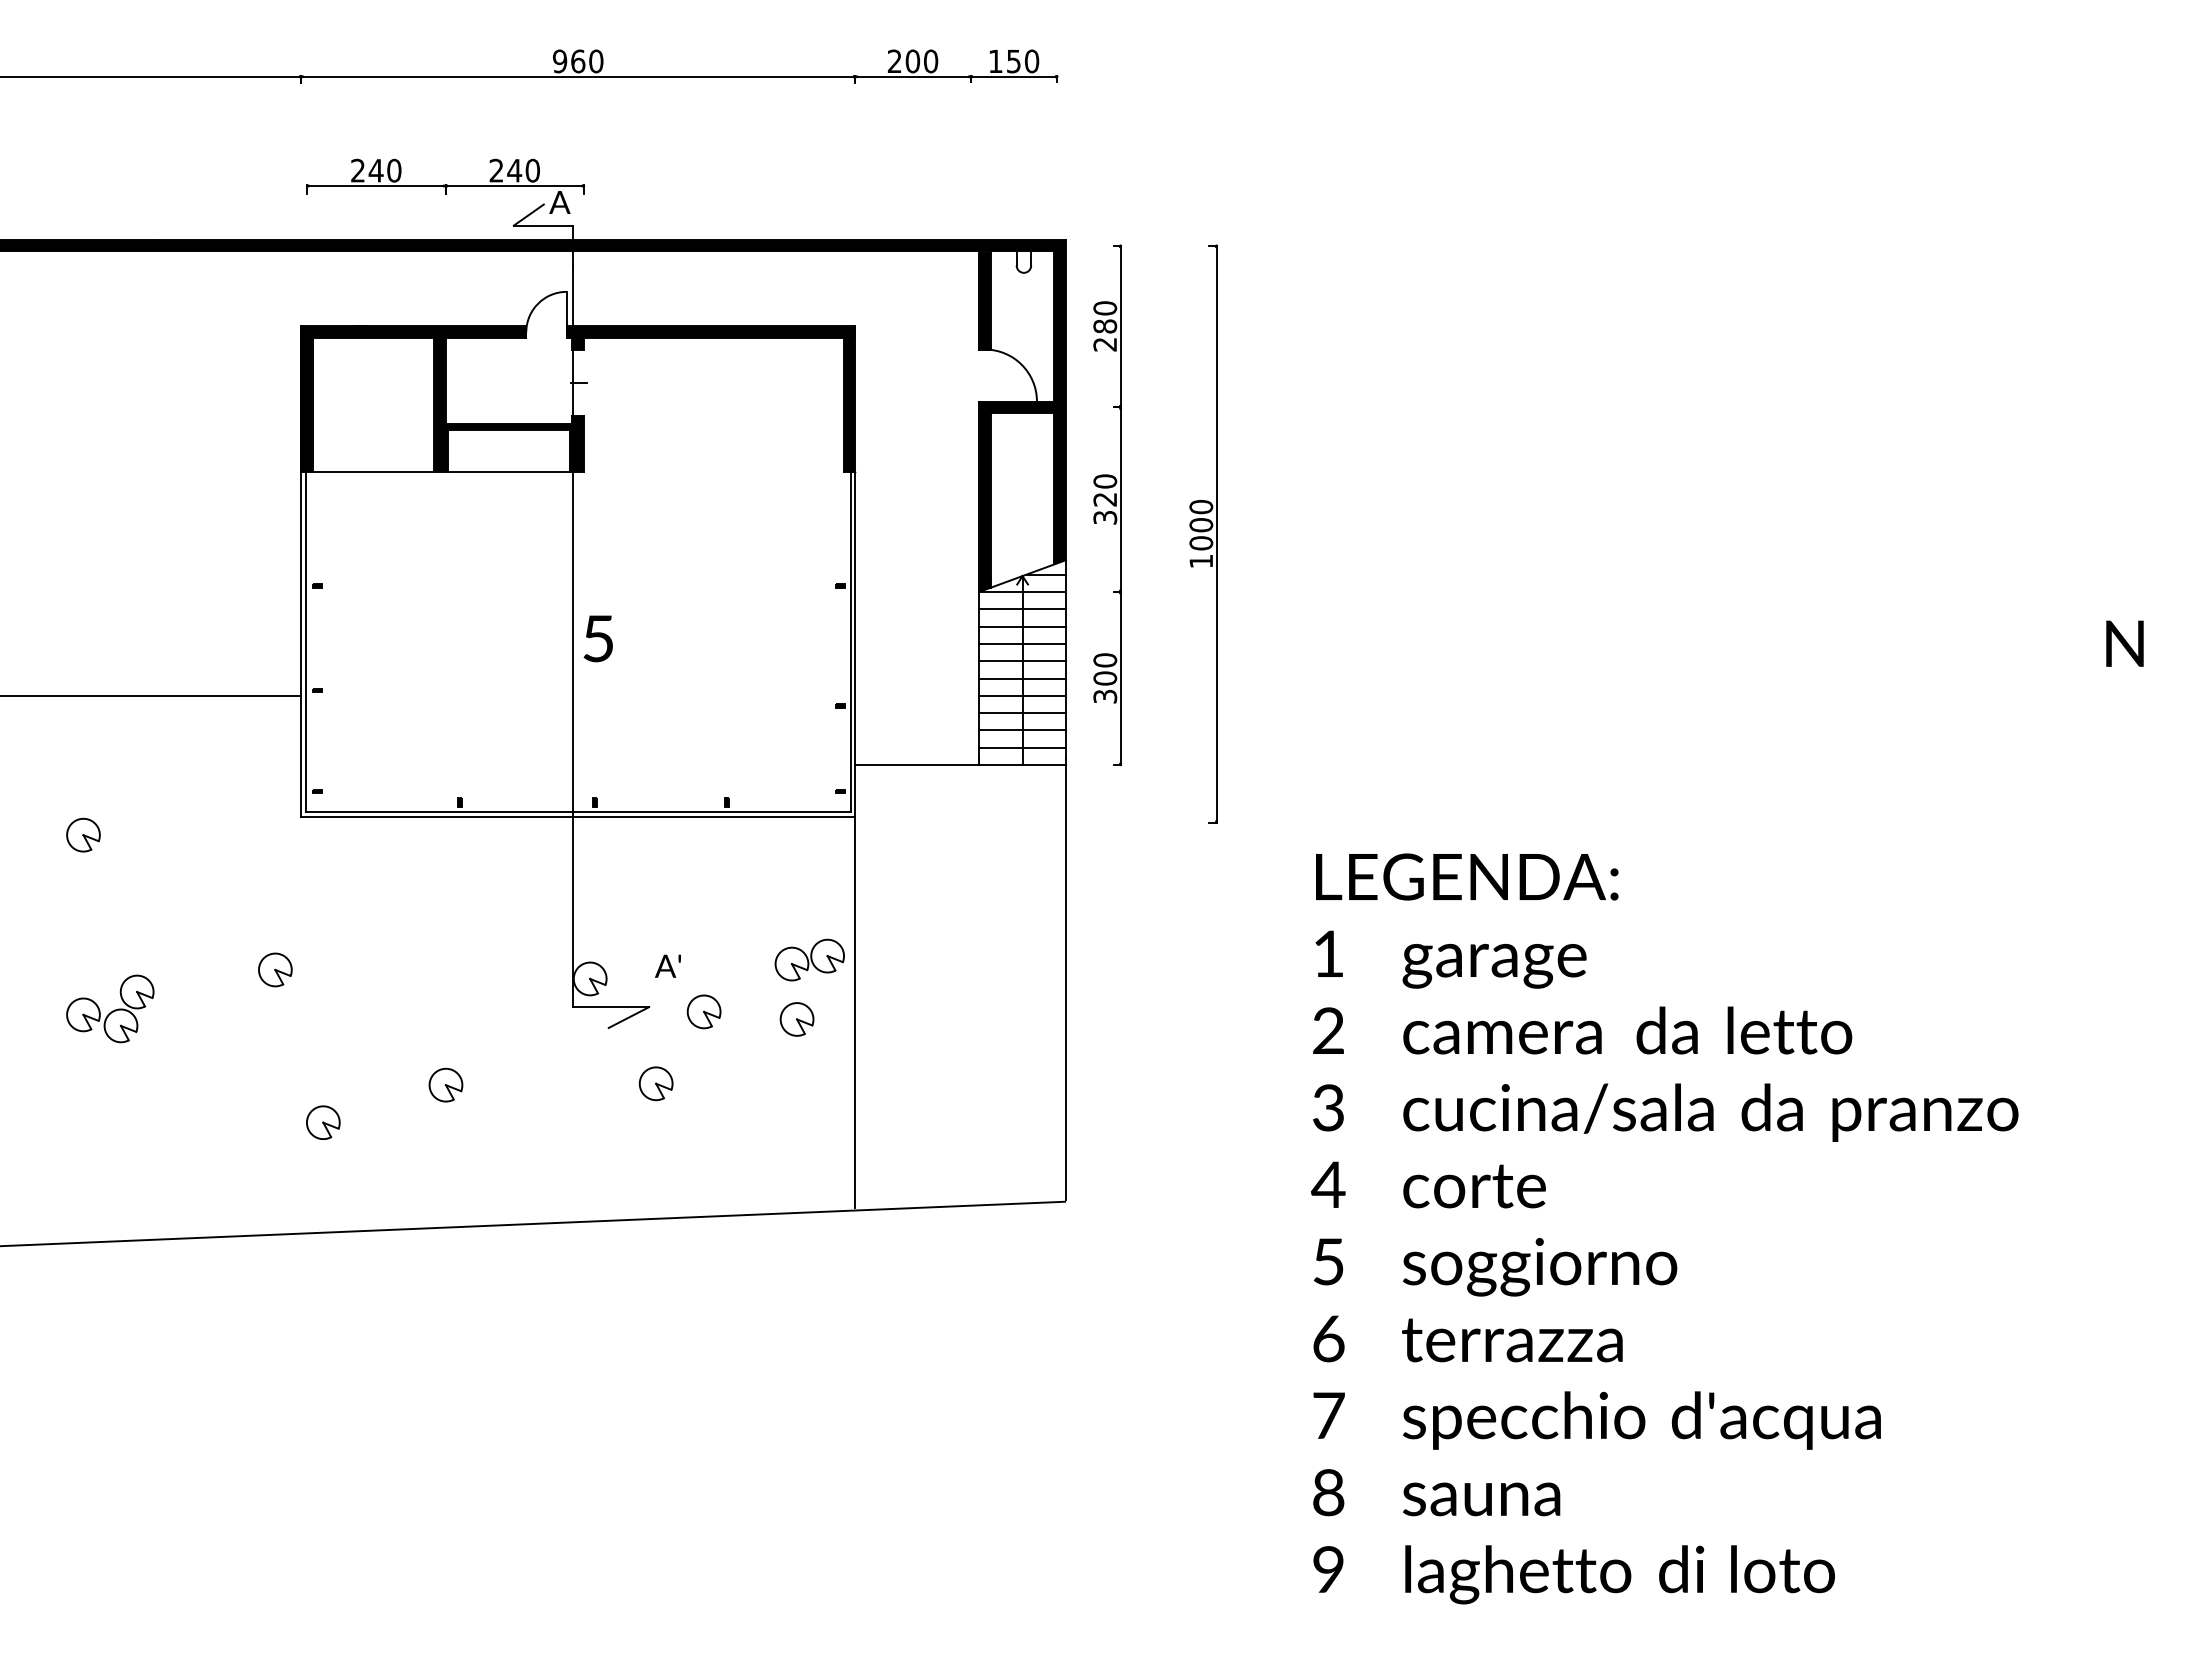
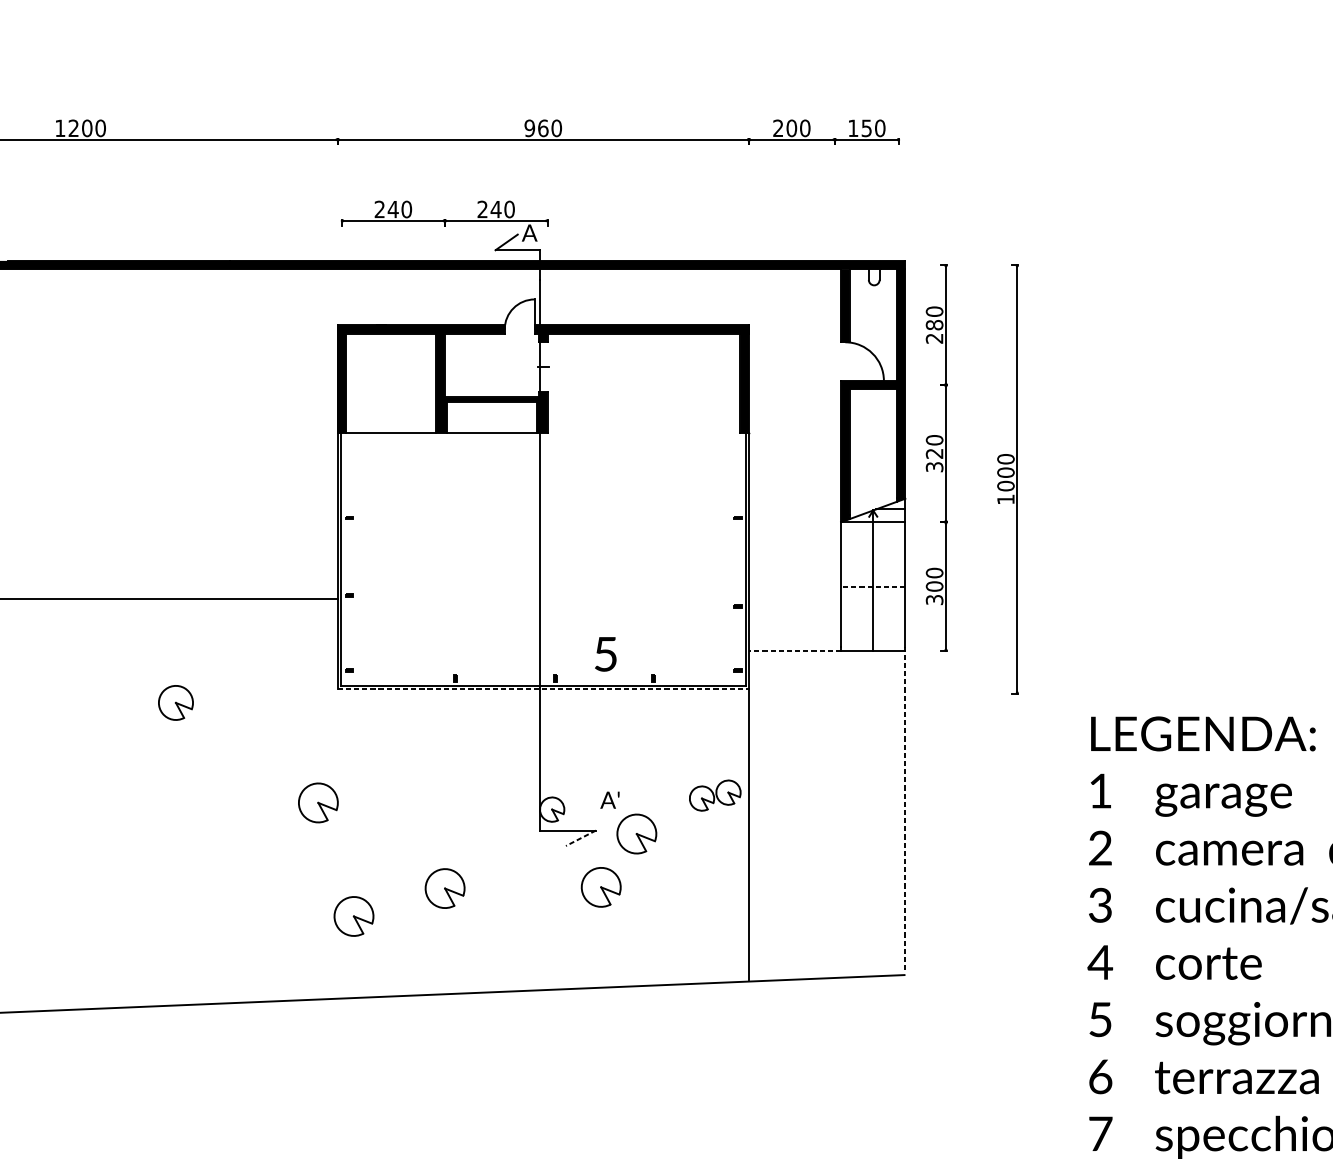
line: (1022, 609) -> (873, 535), removed
line: (1022, 626) -> (873, 547), removed
text: (597, 638) -> (605, 654), moved
line: (1022, 643) -> (873, 560), removed
line: (1022, 661) -> (873, 573), removed
line: (1022, 678) -> (873, 586), solid -> dashed
line: (1022, 695) -> (873, 599), removed
line: (1022, 713) -> (873, 612), removed
line: (1022, 730) -> (873, 625), removed
line: (1022, 747) -> (873, 637), removed
line: (916, 765) -> (794, 651), solid -> dashed
line: (578, 817) -> (543, 689), solid -> dashed
part: (83, 834) -> (175, 702), size x1.4
part: (275, 969) -> (318, 802), size x1.6
line: (1065, 979) -> (905, 810), solid -> dashed
part: (110, 1008) -> (196, 831), removed
part: (703, 1011) -> (636, 833), size x1.6
line: (628, 1017) -> (580, 838), solid -> dashed
part: (796, 1019) -> (705, 839), removed
part: (655, 1083) -> (600, 887), size x1.6
part: (445, 1084) -> (444, 887), size x1.6
part: (323, 1122) -> (354, 916), size x1.6

